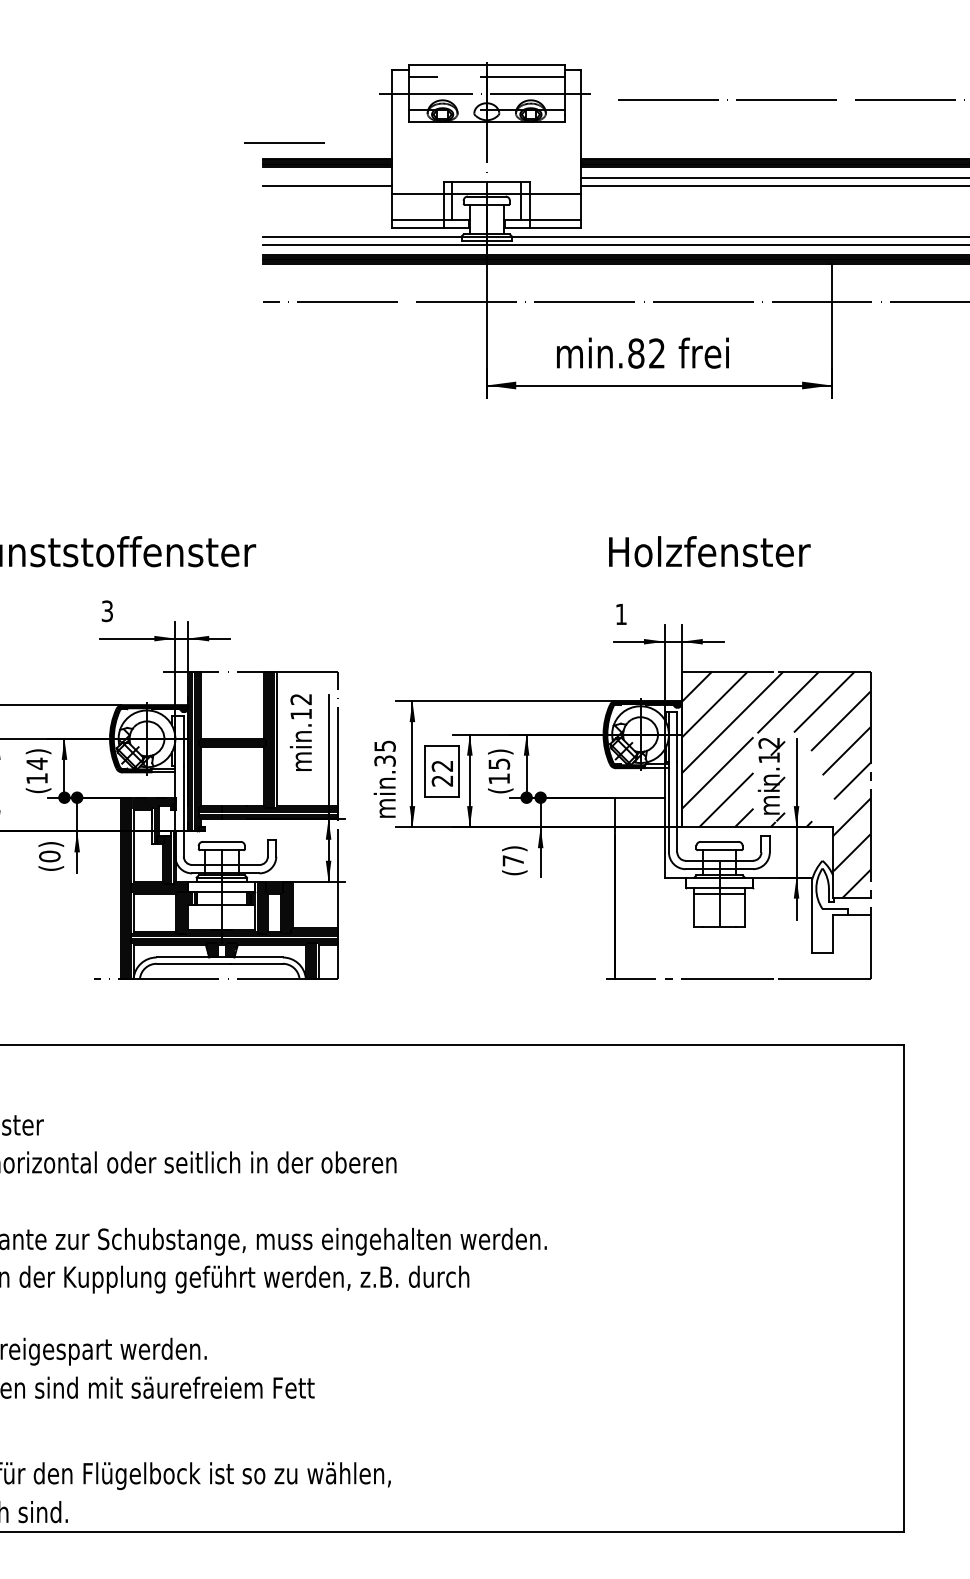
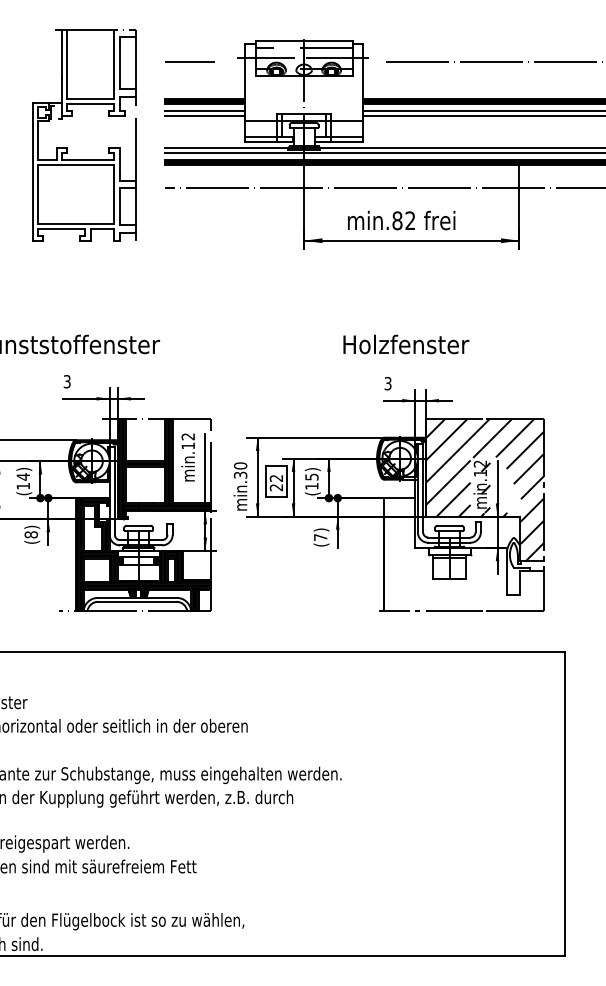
line: (284, 141) -> (189, 61), moved
line: (327, 176) -> (204, 110), added
part: (107, 236) -> (67, 147), added
text: (710, 551) -> (406, 344), moved
text: (620, 614) -> (387, 383), 1 -> 3
text: (384, 745) -> (240, 465), min.35 -> min.30
text: (48, 855) -> (30, 534), (0) -> (8)

